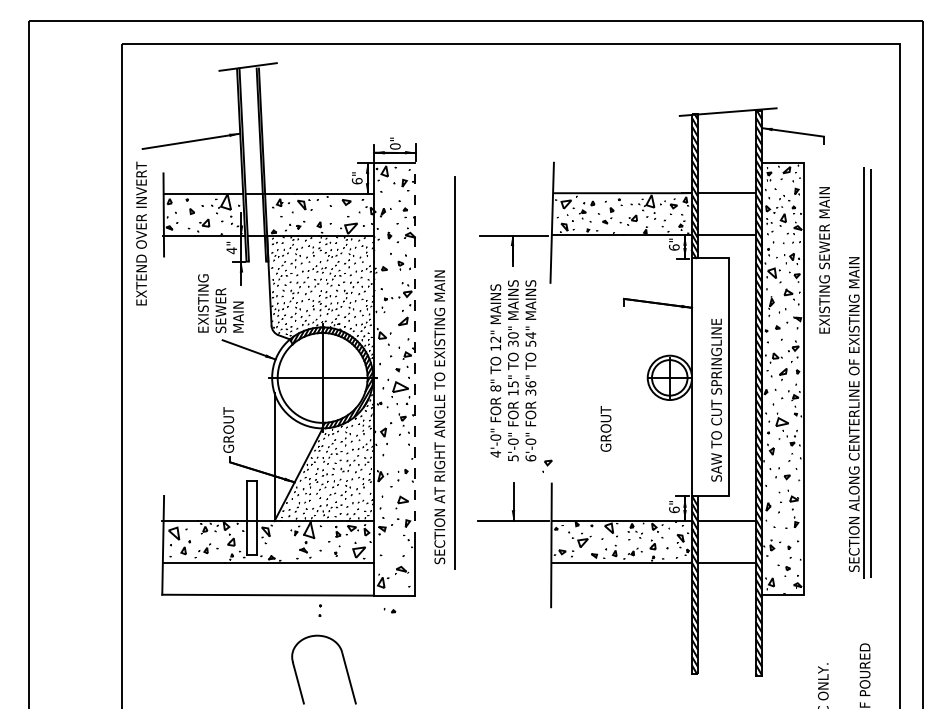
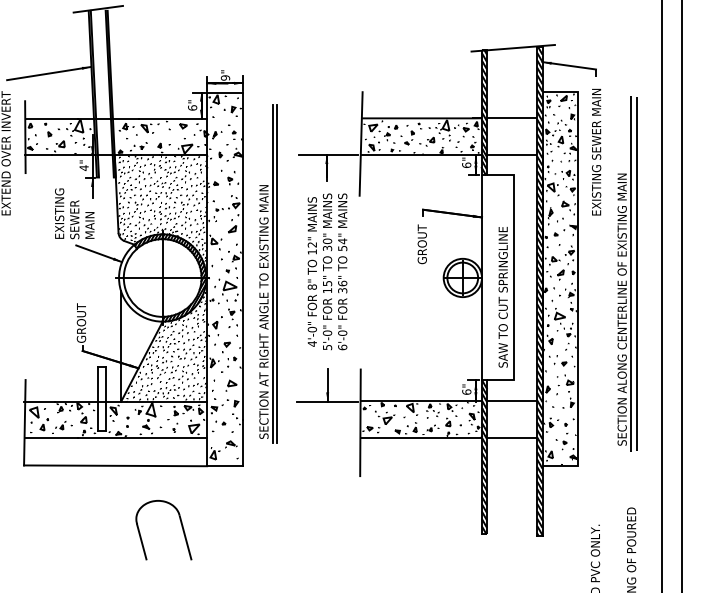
text: (395, 146) -> (225, 77), 0" -> 9"
text: (824, 260) -> (596, 152), moved
line: (415, 352) -> (242, 256), dashed -> solid
line: (450, 372) -> (273, 273), added
text: (605, 428) -> (421, 243), moved
part: (547, 465) -> (226, 346), moved
part: (319, 610) -> (127, 422), moved
part: (389, 610) -> (220, 422), moved

